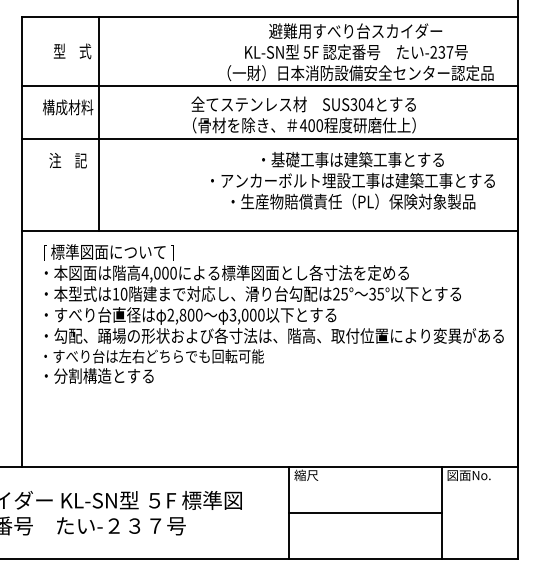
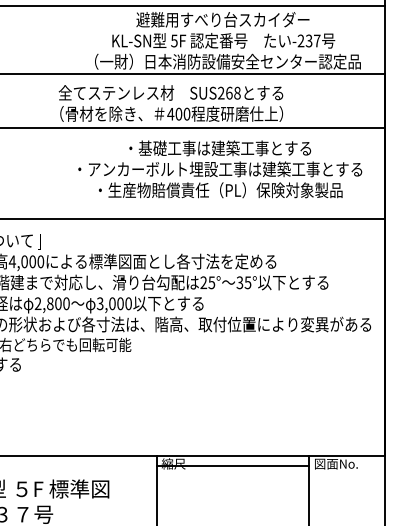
text: (361, 104) -> (228, 93), SUS304 -> SUS268
line: (365, 512) -> (232, 465), moved

